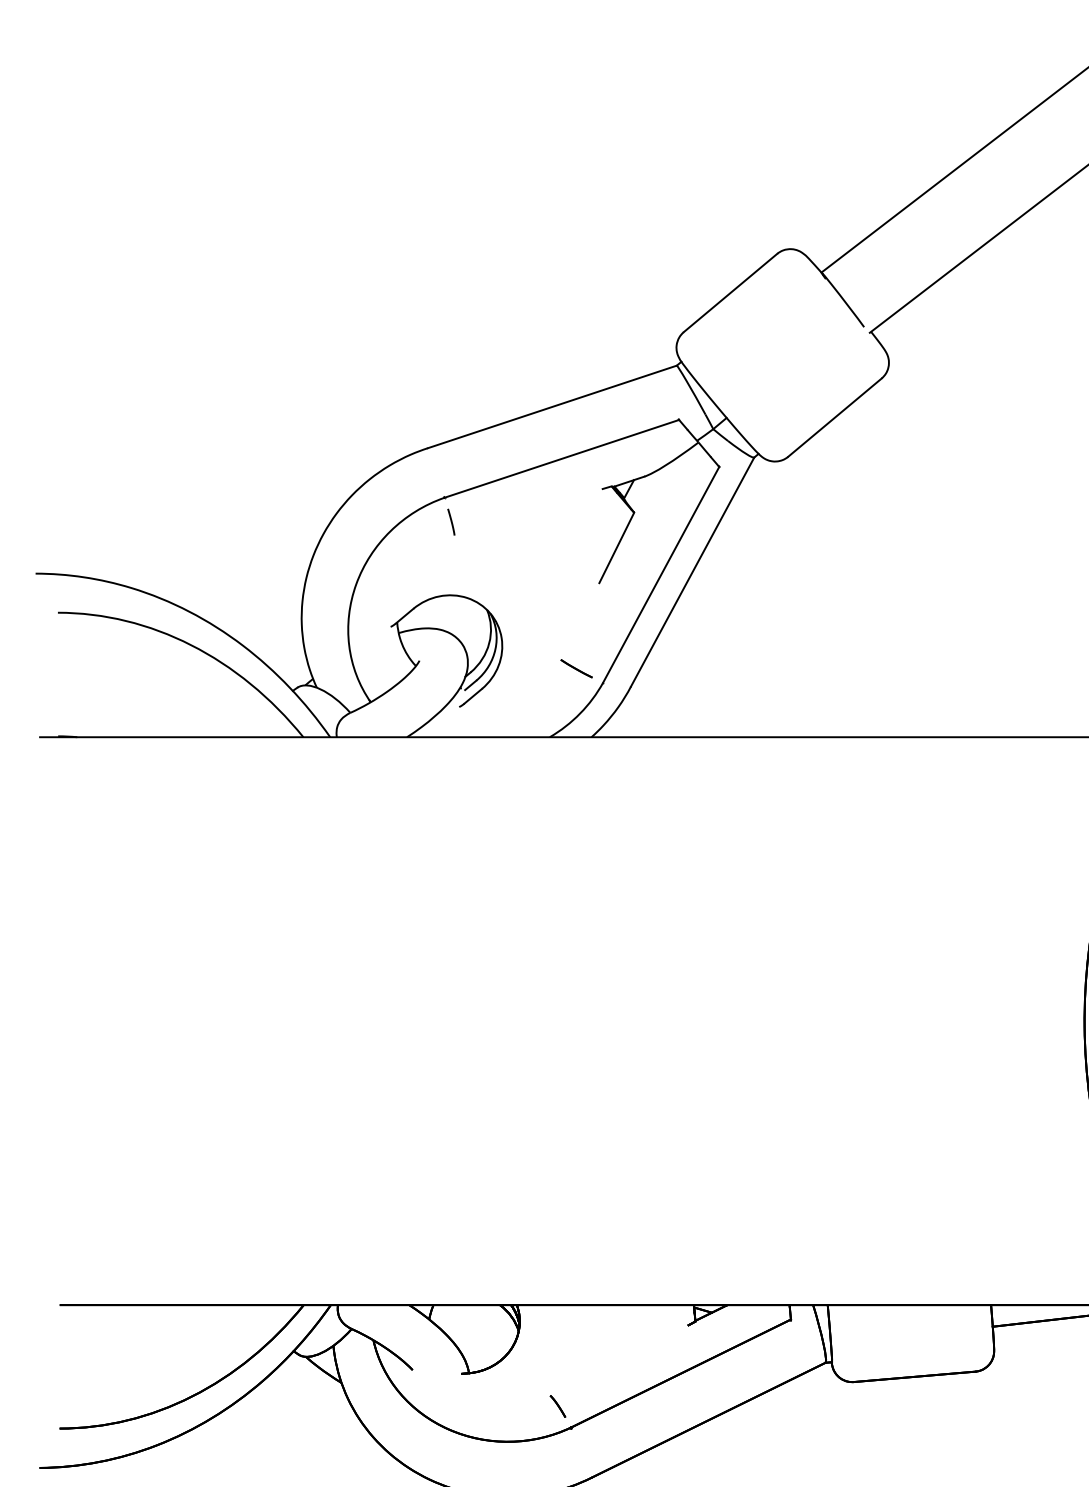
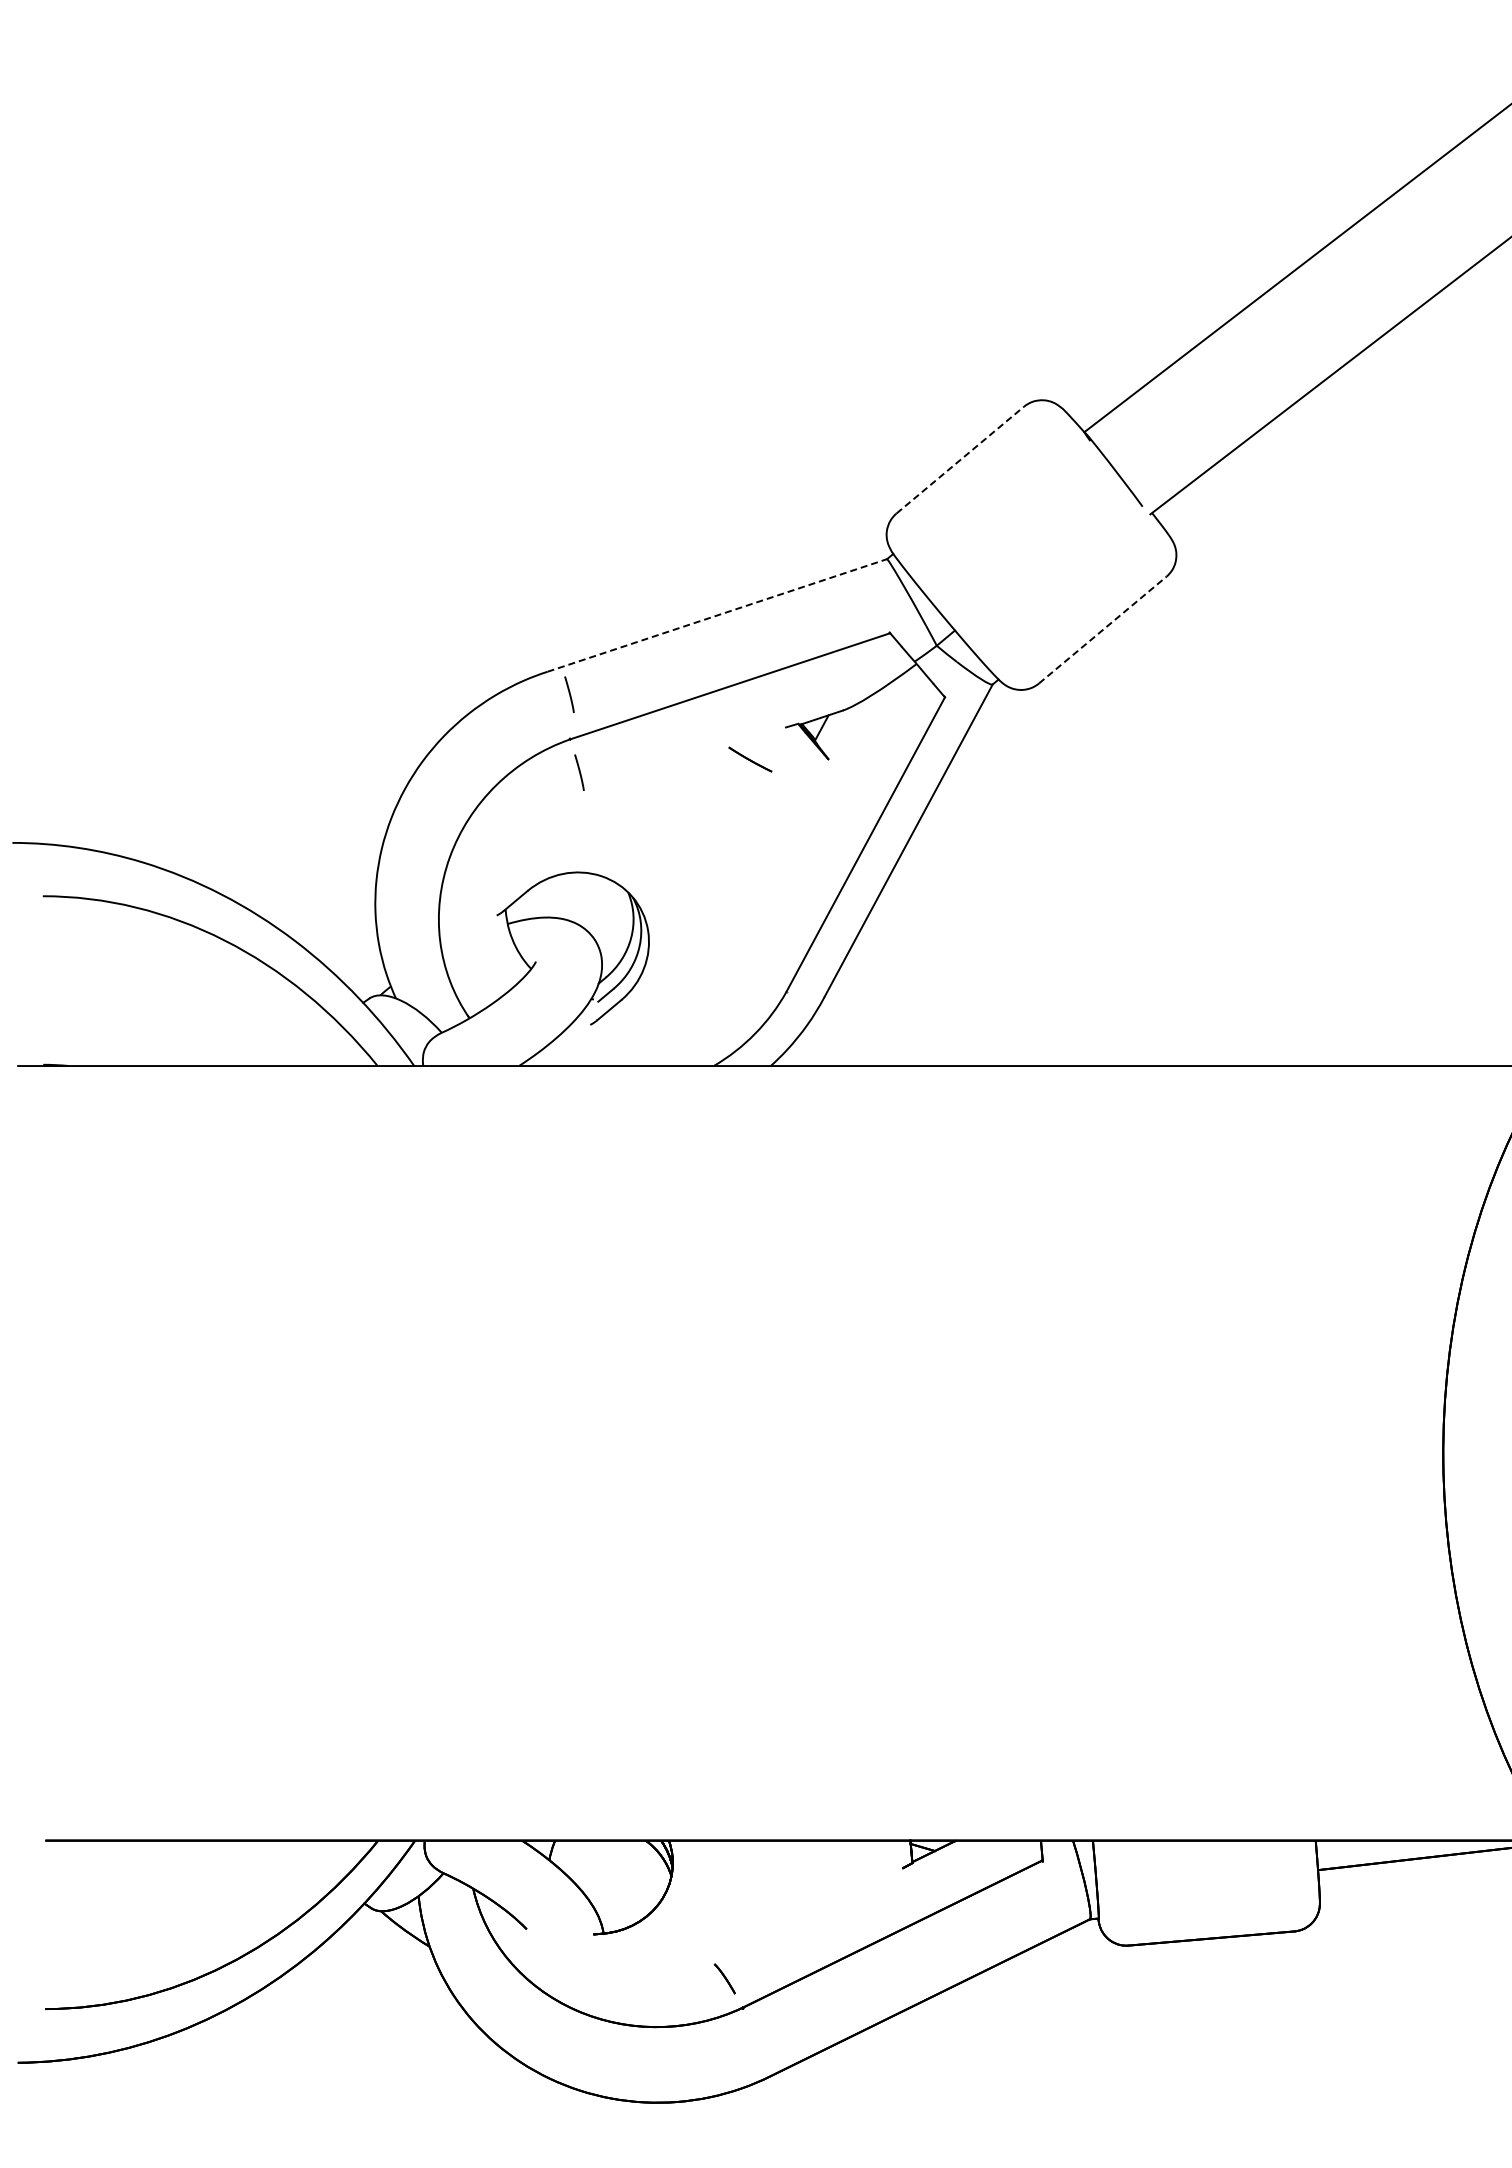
line: (730, 292) -> (960, 459), solid -> dashed
line: (552, 406) -> (717, 615), solid -> dashed
line: (835, 417) -> (1103, 629), solid -> dashed
line: (444, 464) -> (569, 694), added
line: (616, 547) -> (804, 807), removed
line: (576, 668) -> (750, 759), moved

